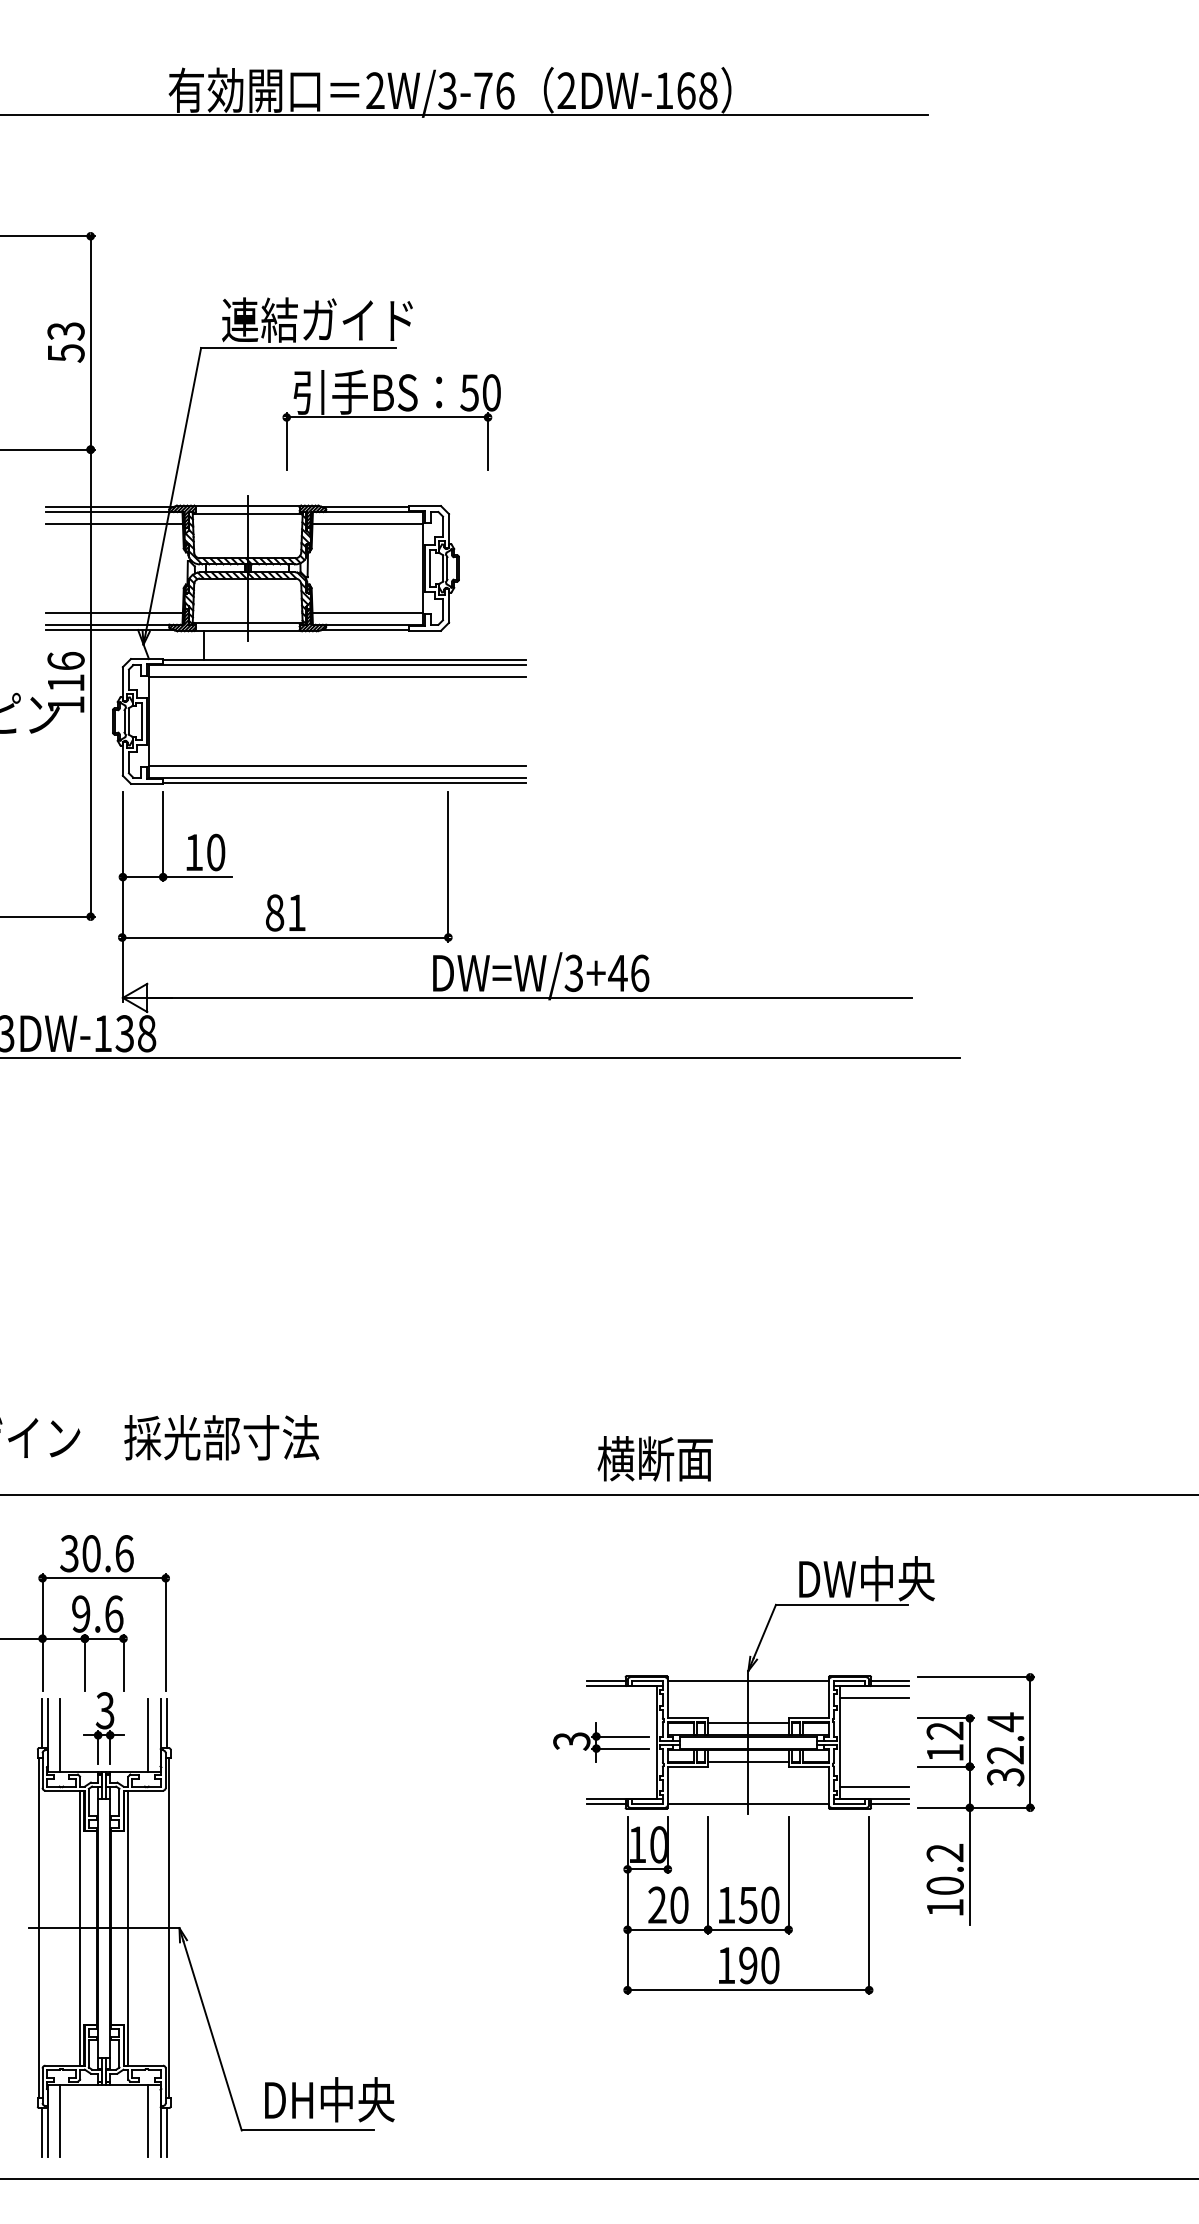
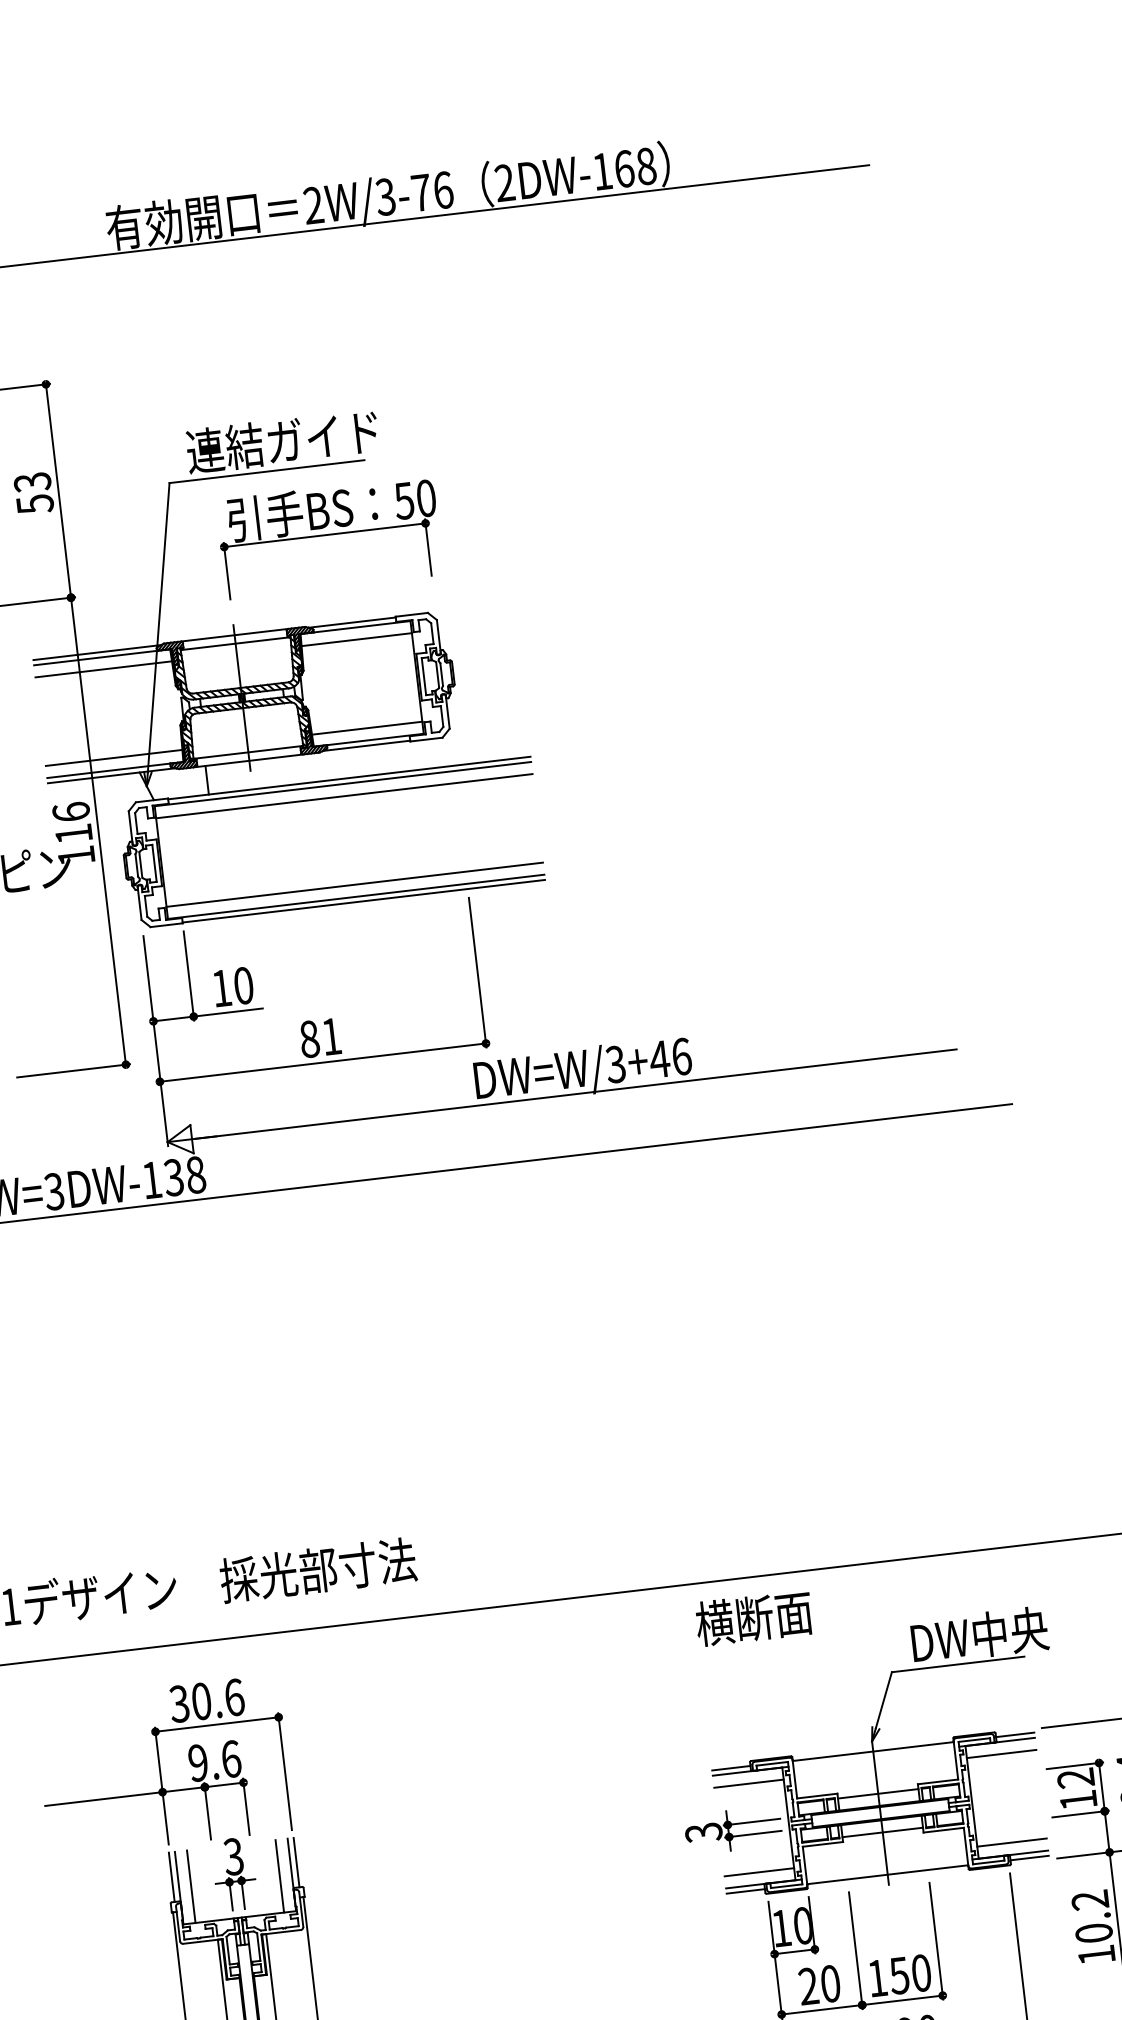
part: (391, 419) -> (329, 536), moved
text: (654, 1458) -> (753, 1618), moved
line: (621, 1698) -> (748, 1783), added
line: (621, 1786) -> (758, 1871), added

